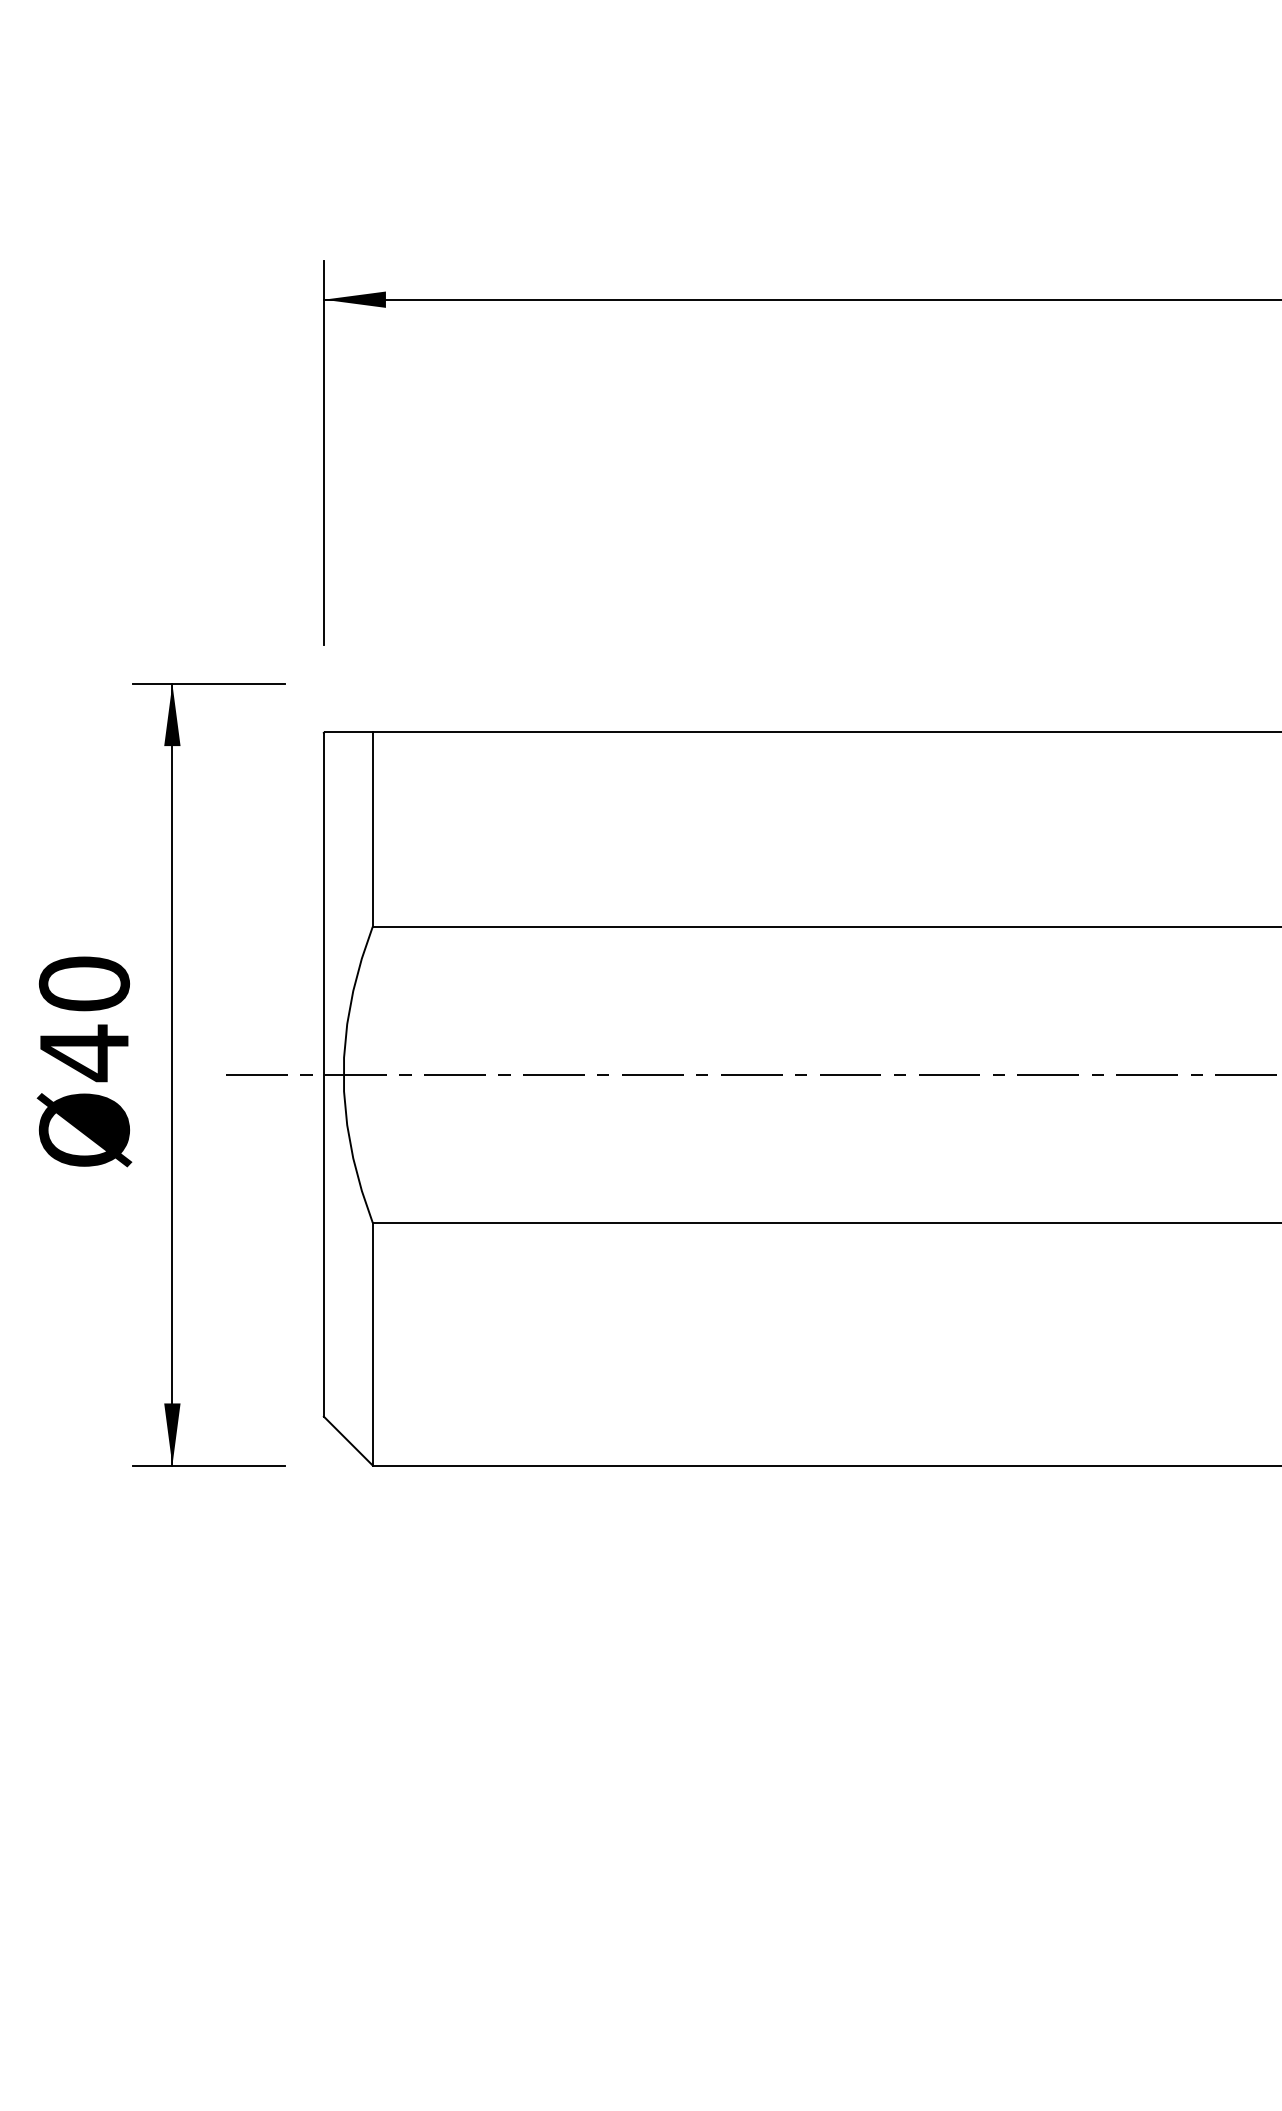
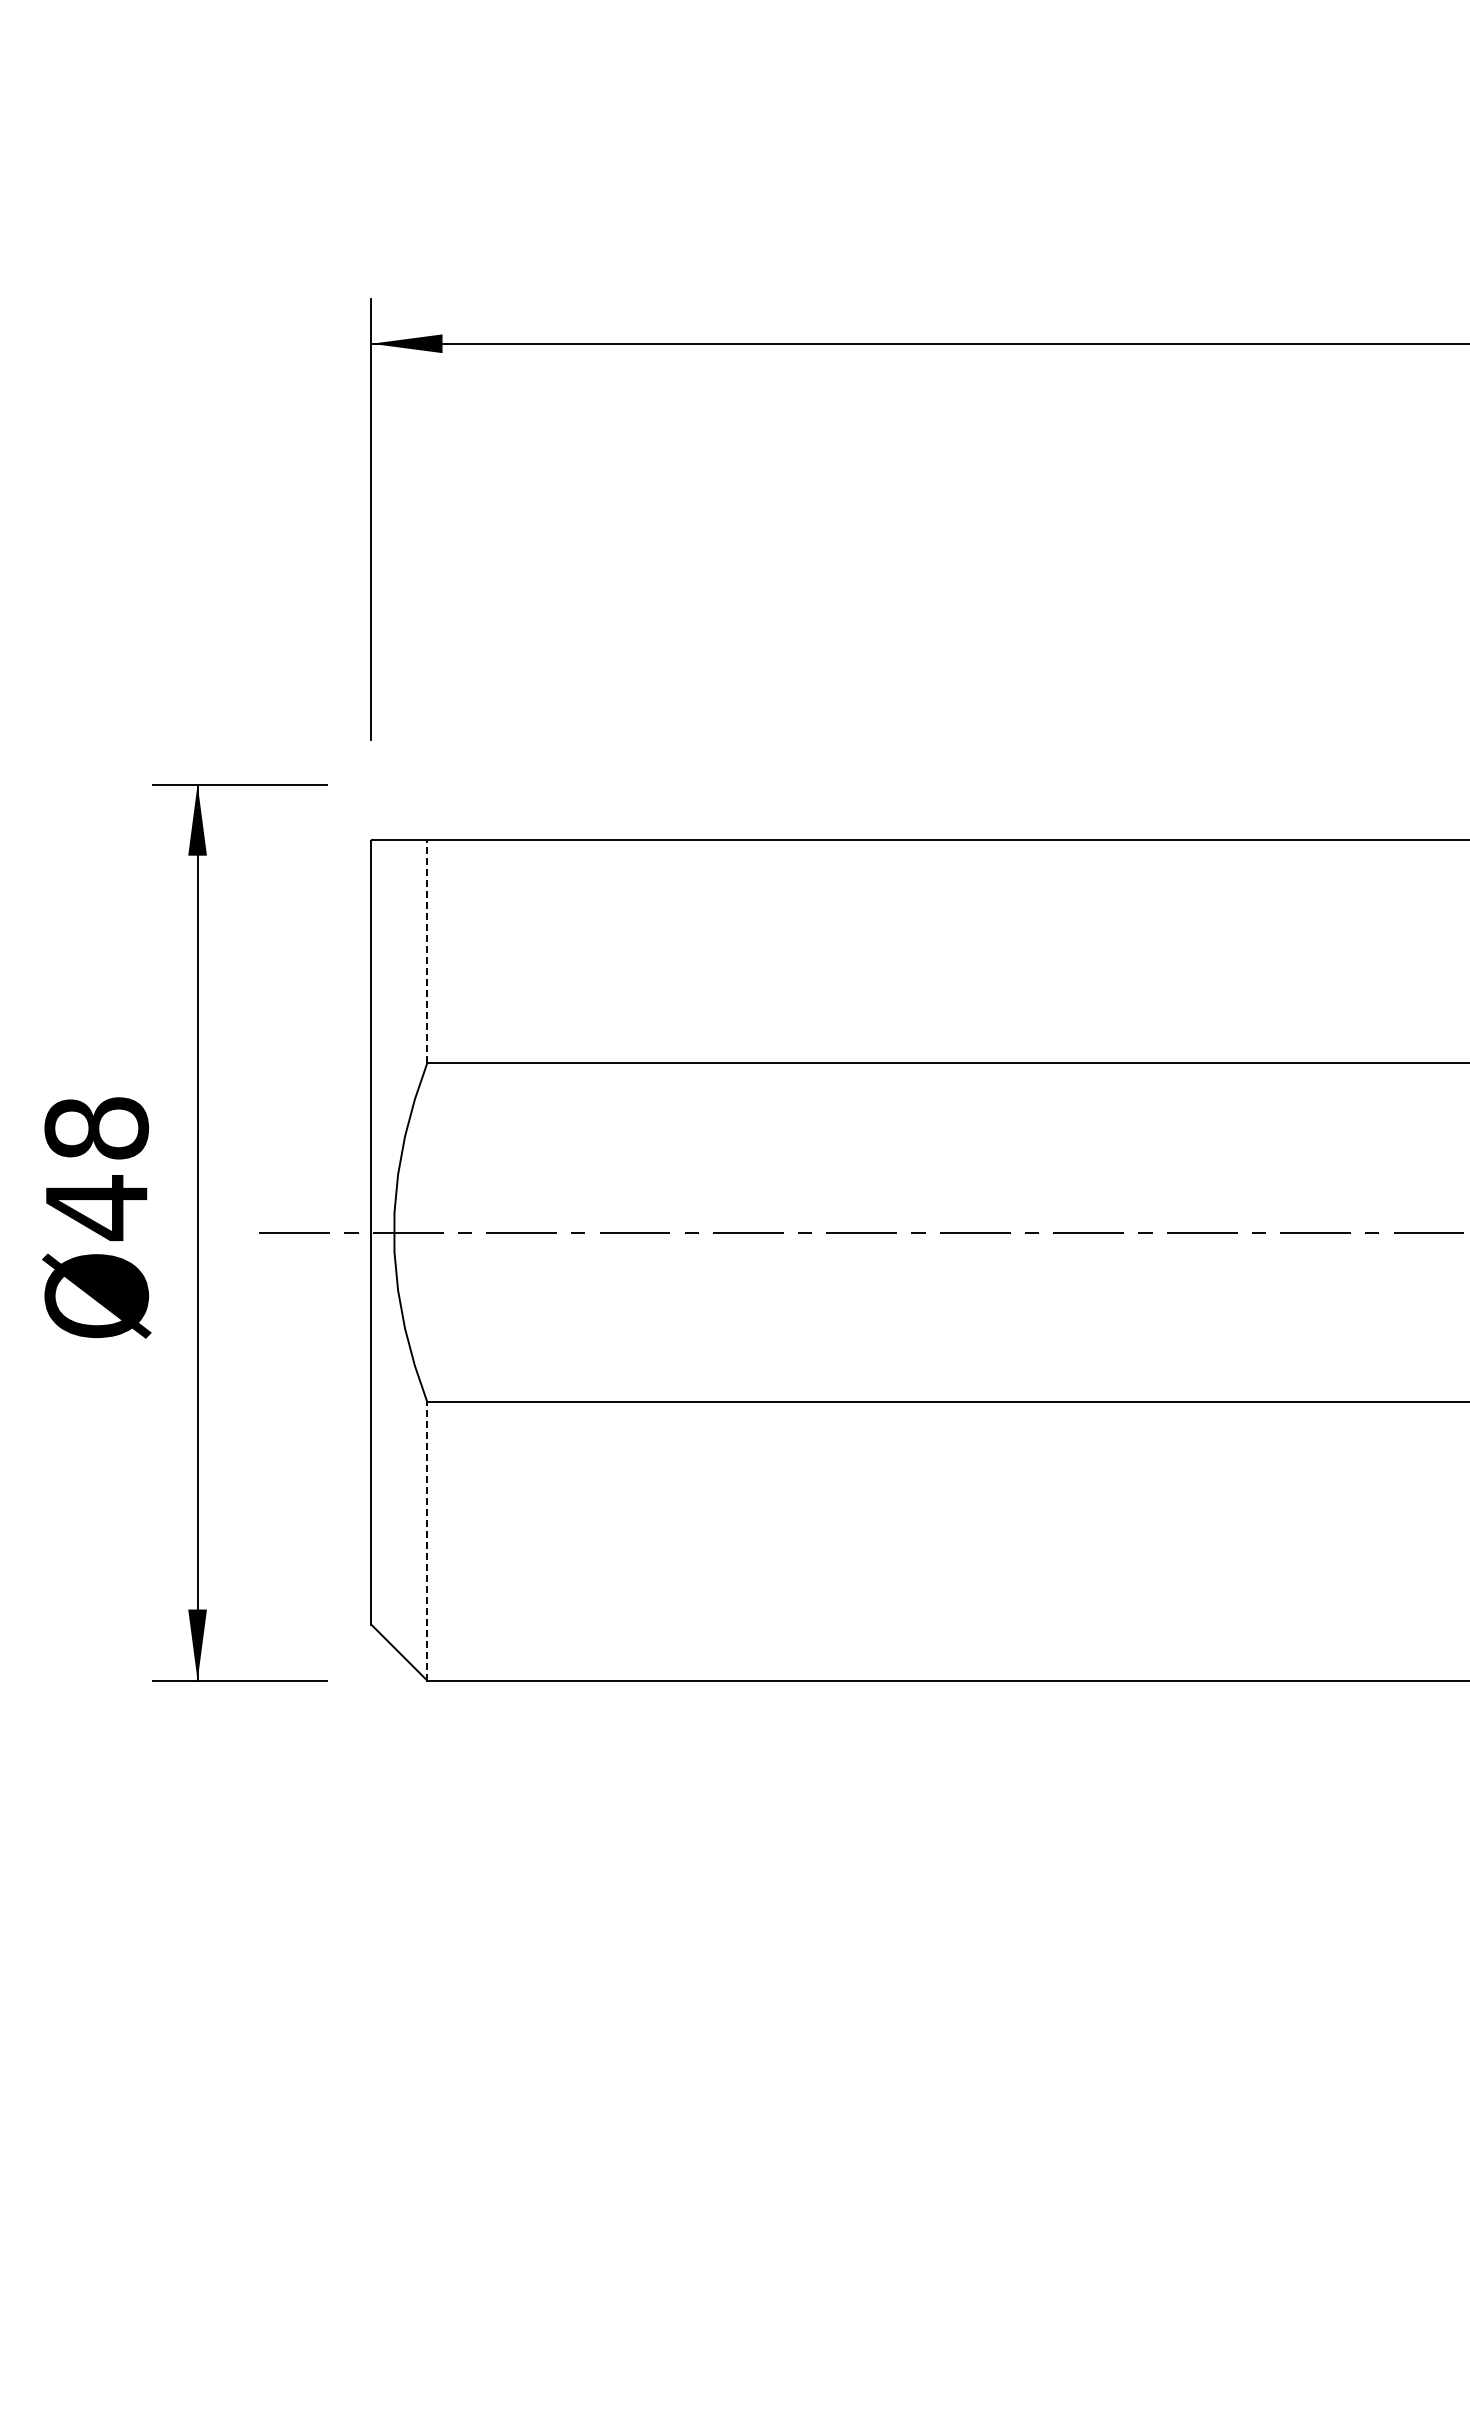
line: (372, 828) -> (427, 950), solid -> dashed
text: (84, 983) -> (96, 1128), Ø40 -> Ø48
line: (372, 1344) -> (427, 1541), solid -> dashed

